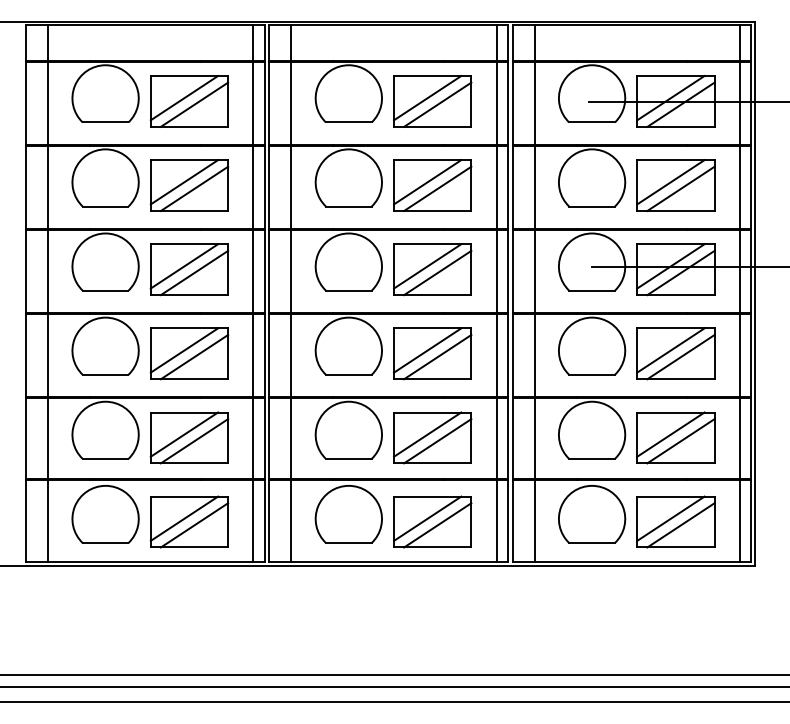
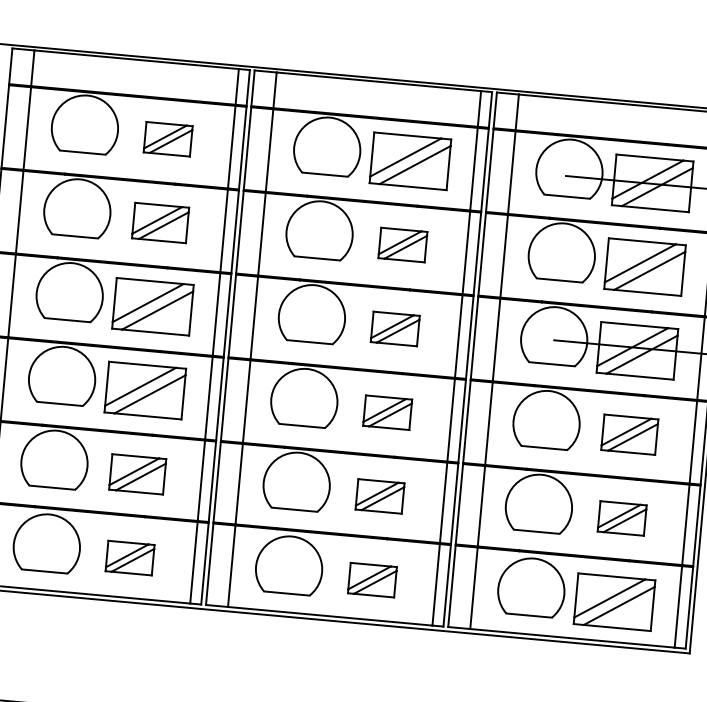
part: (189, 101) -> (168, 139), size x0.6
part: (189, 185) -> (160, 222), size x0.7
part: (432, 185) -> (402, 245), size x0.6
part: (432, 269) -> (395, 328), size x0.6
part: (432, 353) -> (387, 412), size x0.6
part: (675, 353) -> (629, 434), size x0.7
part: (189, 437) -> (137, 473), size x0.7
part: (432, 437) -> (379, 495), size x0.6
part: (675, 437) -> (621, 517), size x0.6
part: (189, 521) -> (130, 557), size x0.6
part: (432, 521) -> (372, 579), size x0.6

